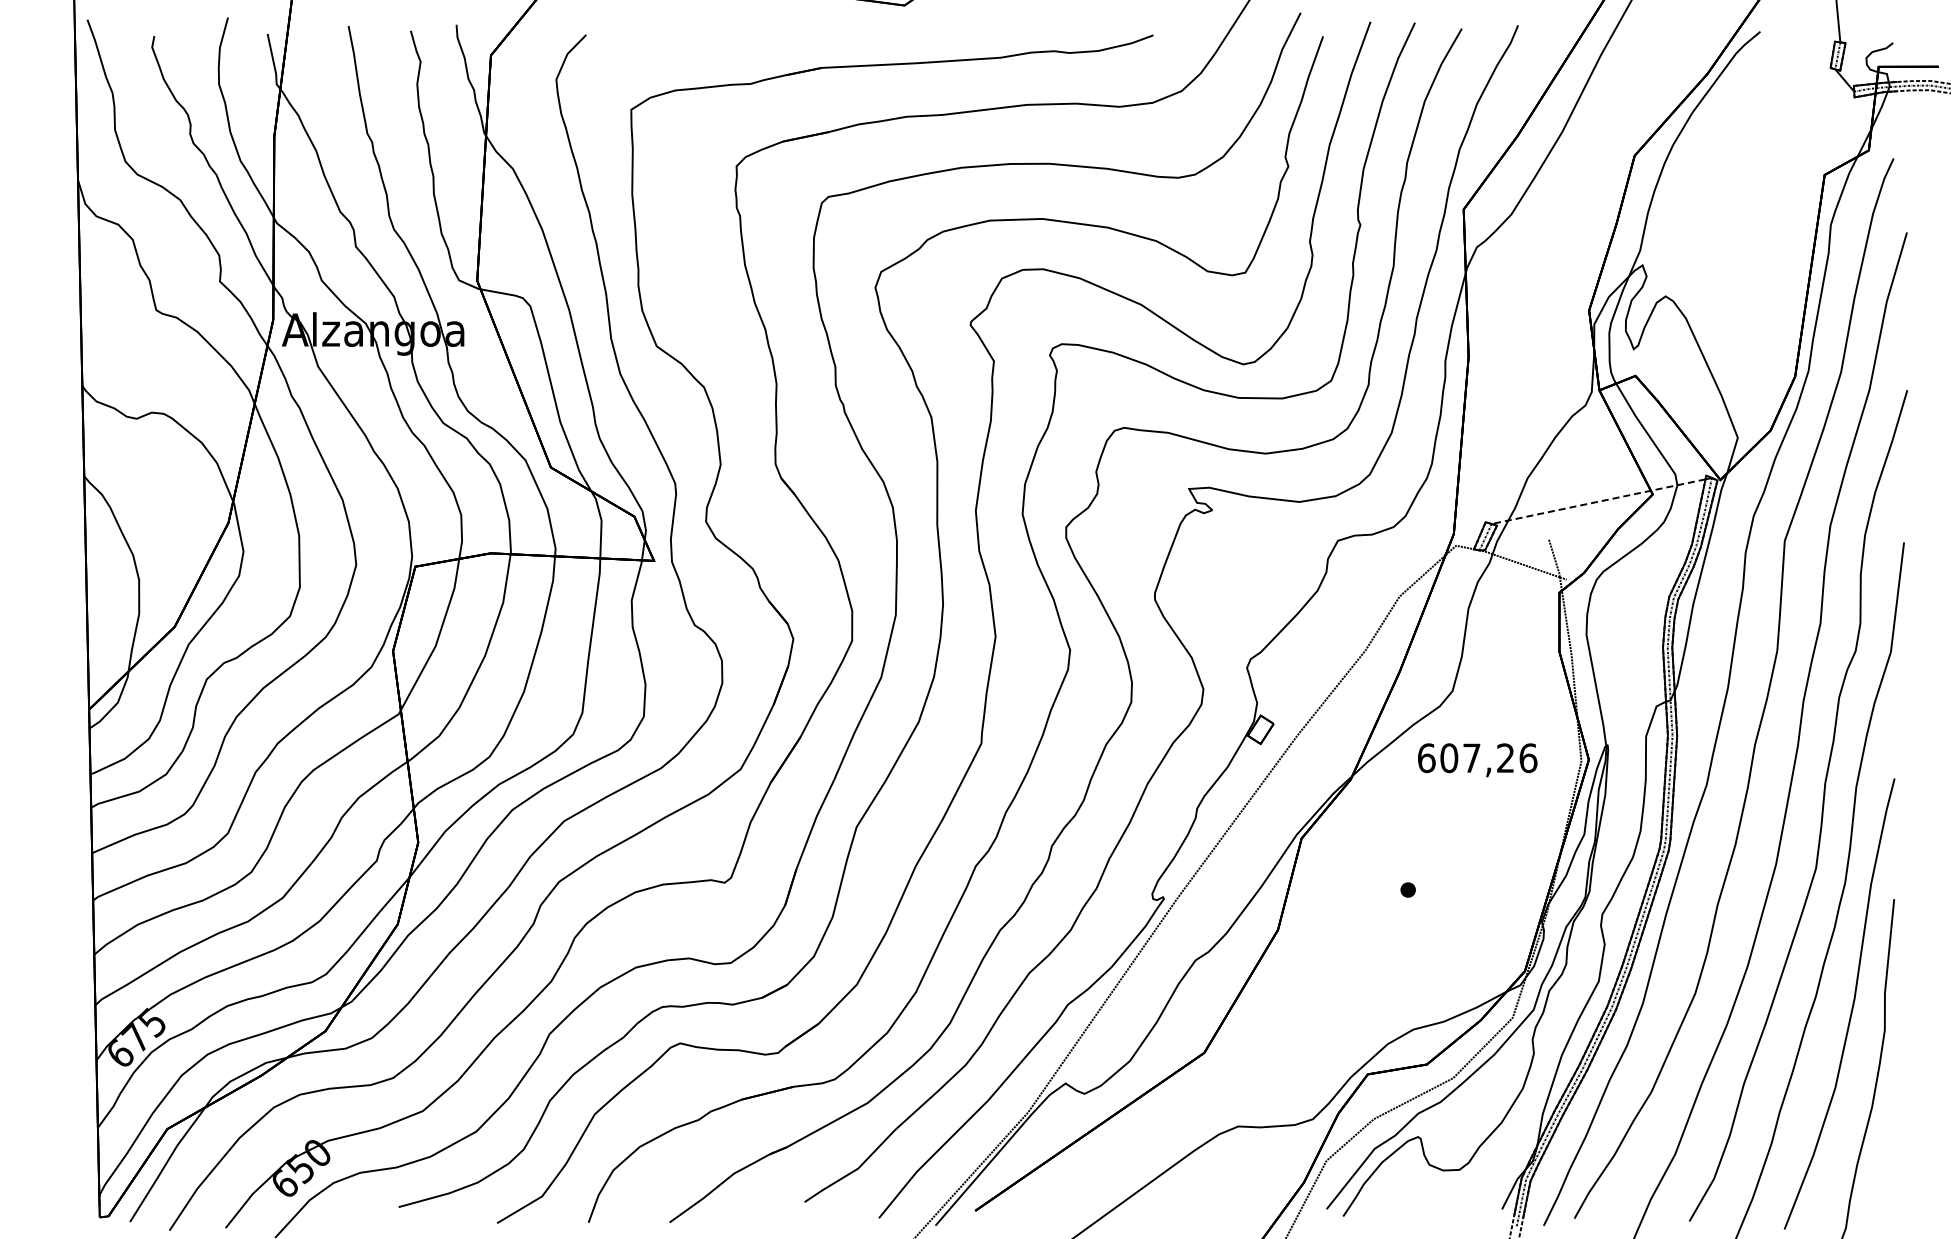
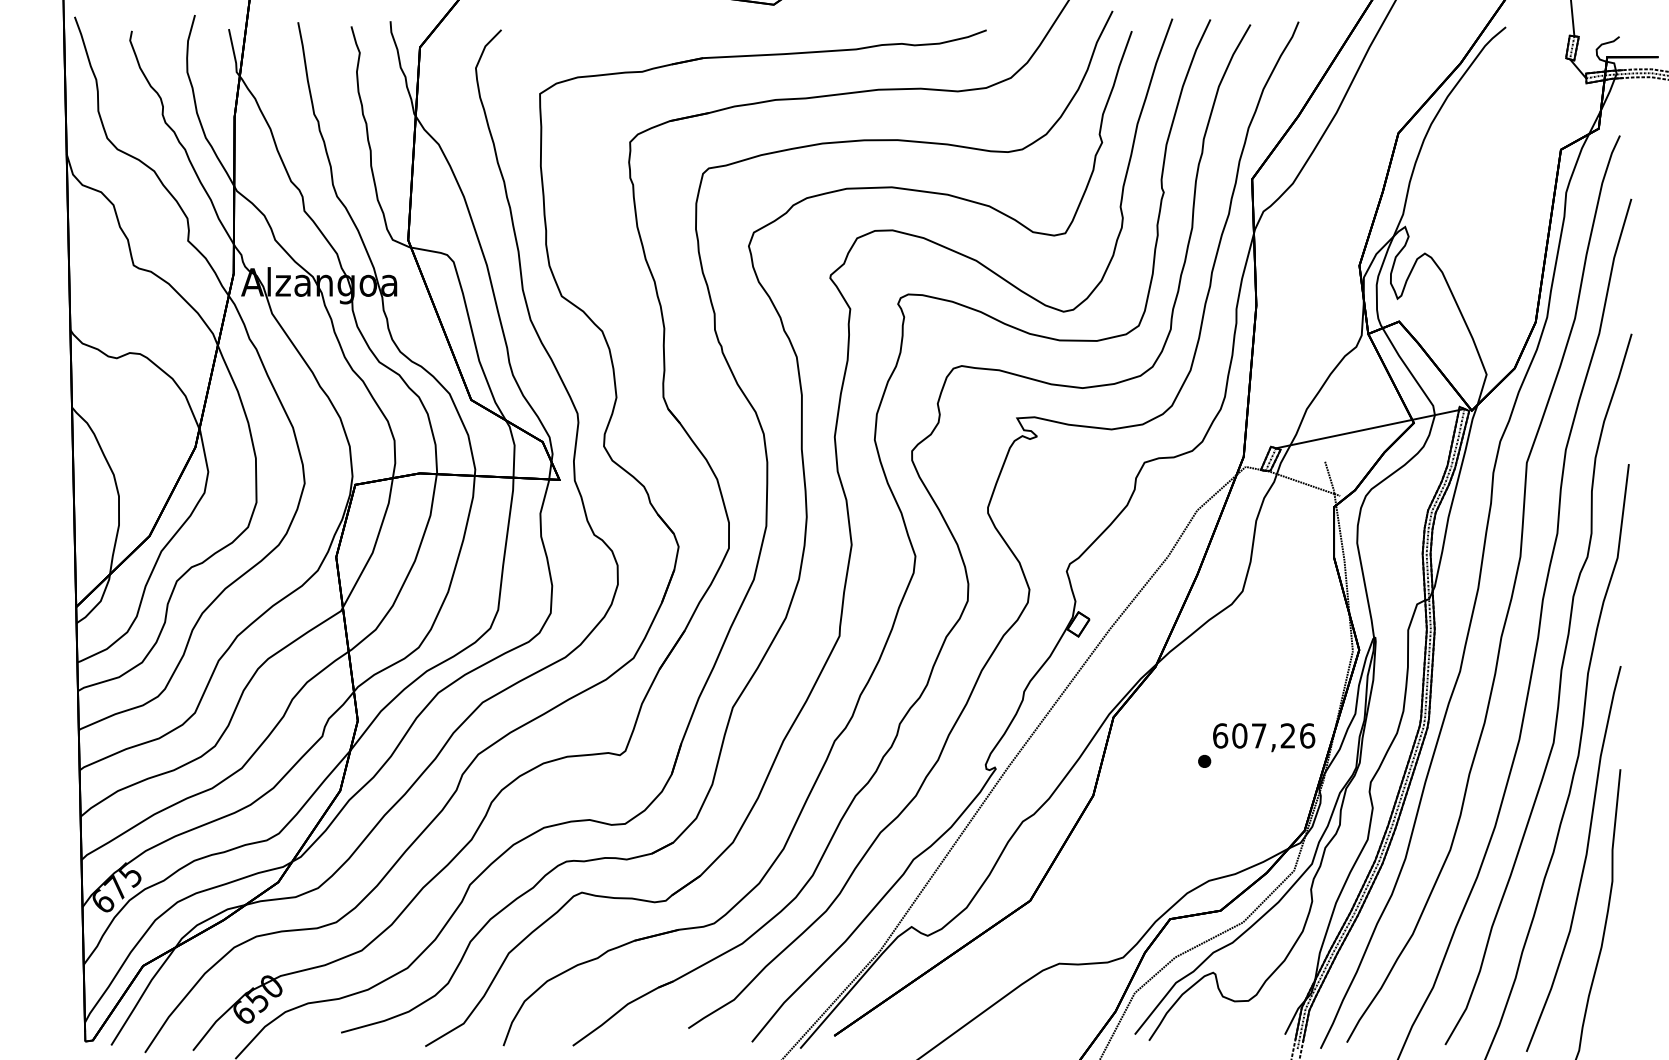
line: (1598, 501) -> (1367, 429), dashed -> solid
text: (1477, 760) -> (1263, 737), moved

